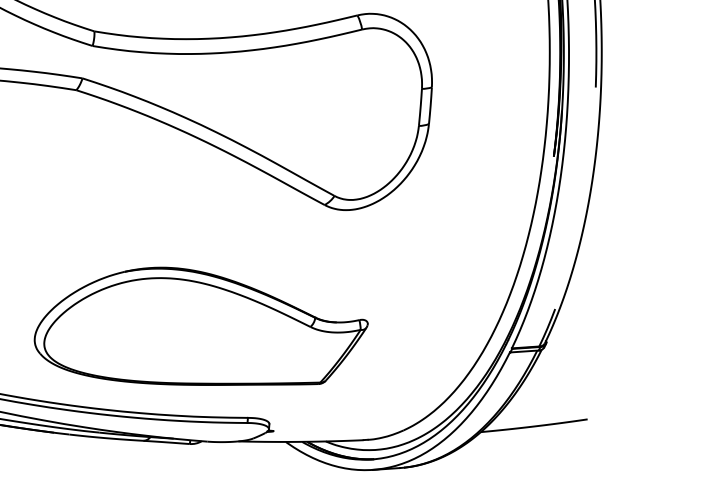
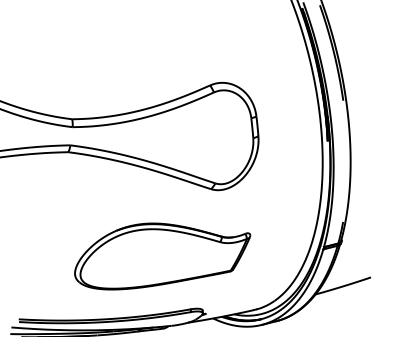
part: (200, 334) -> (162, 256), moved

